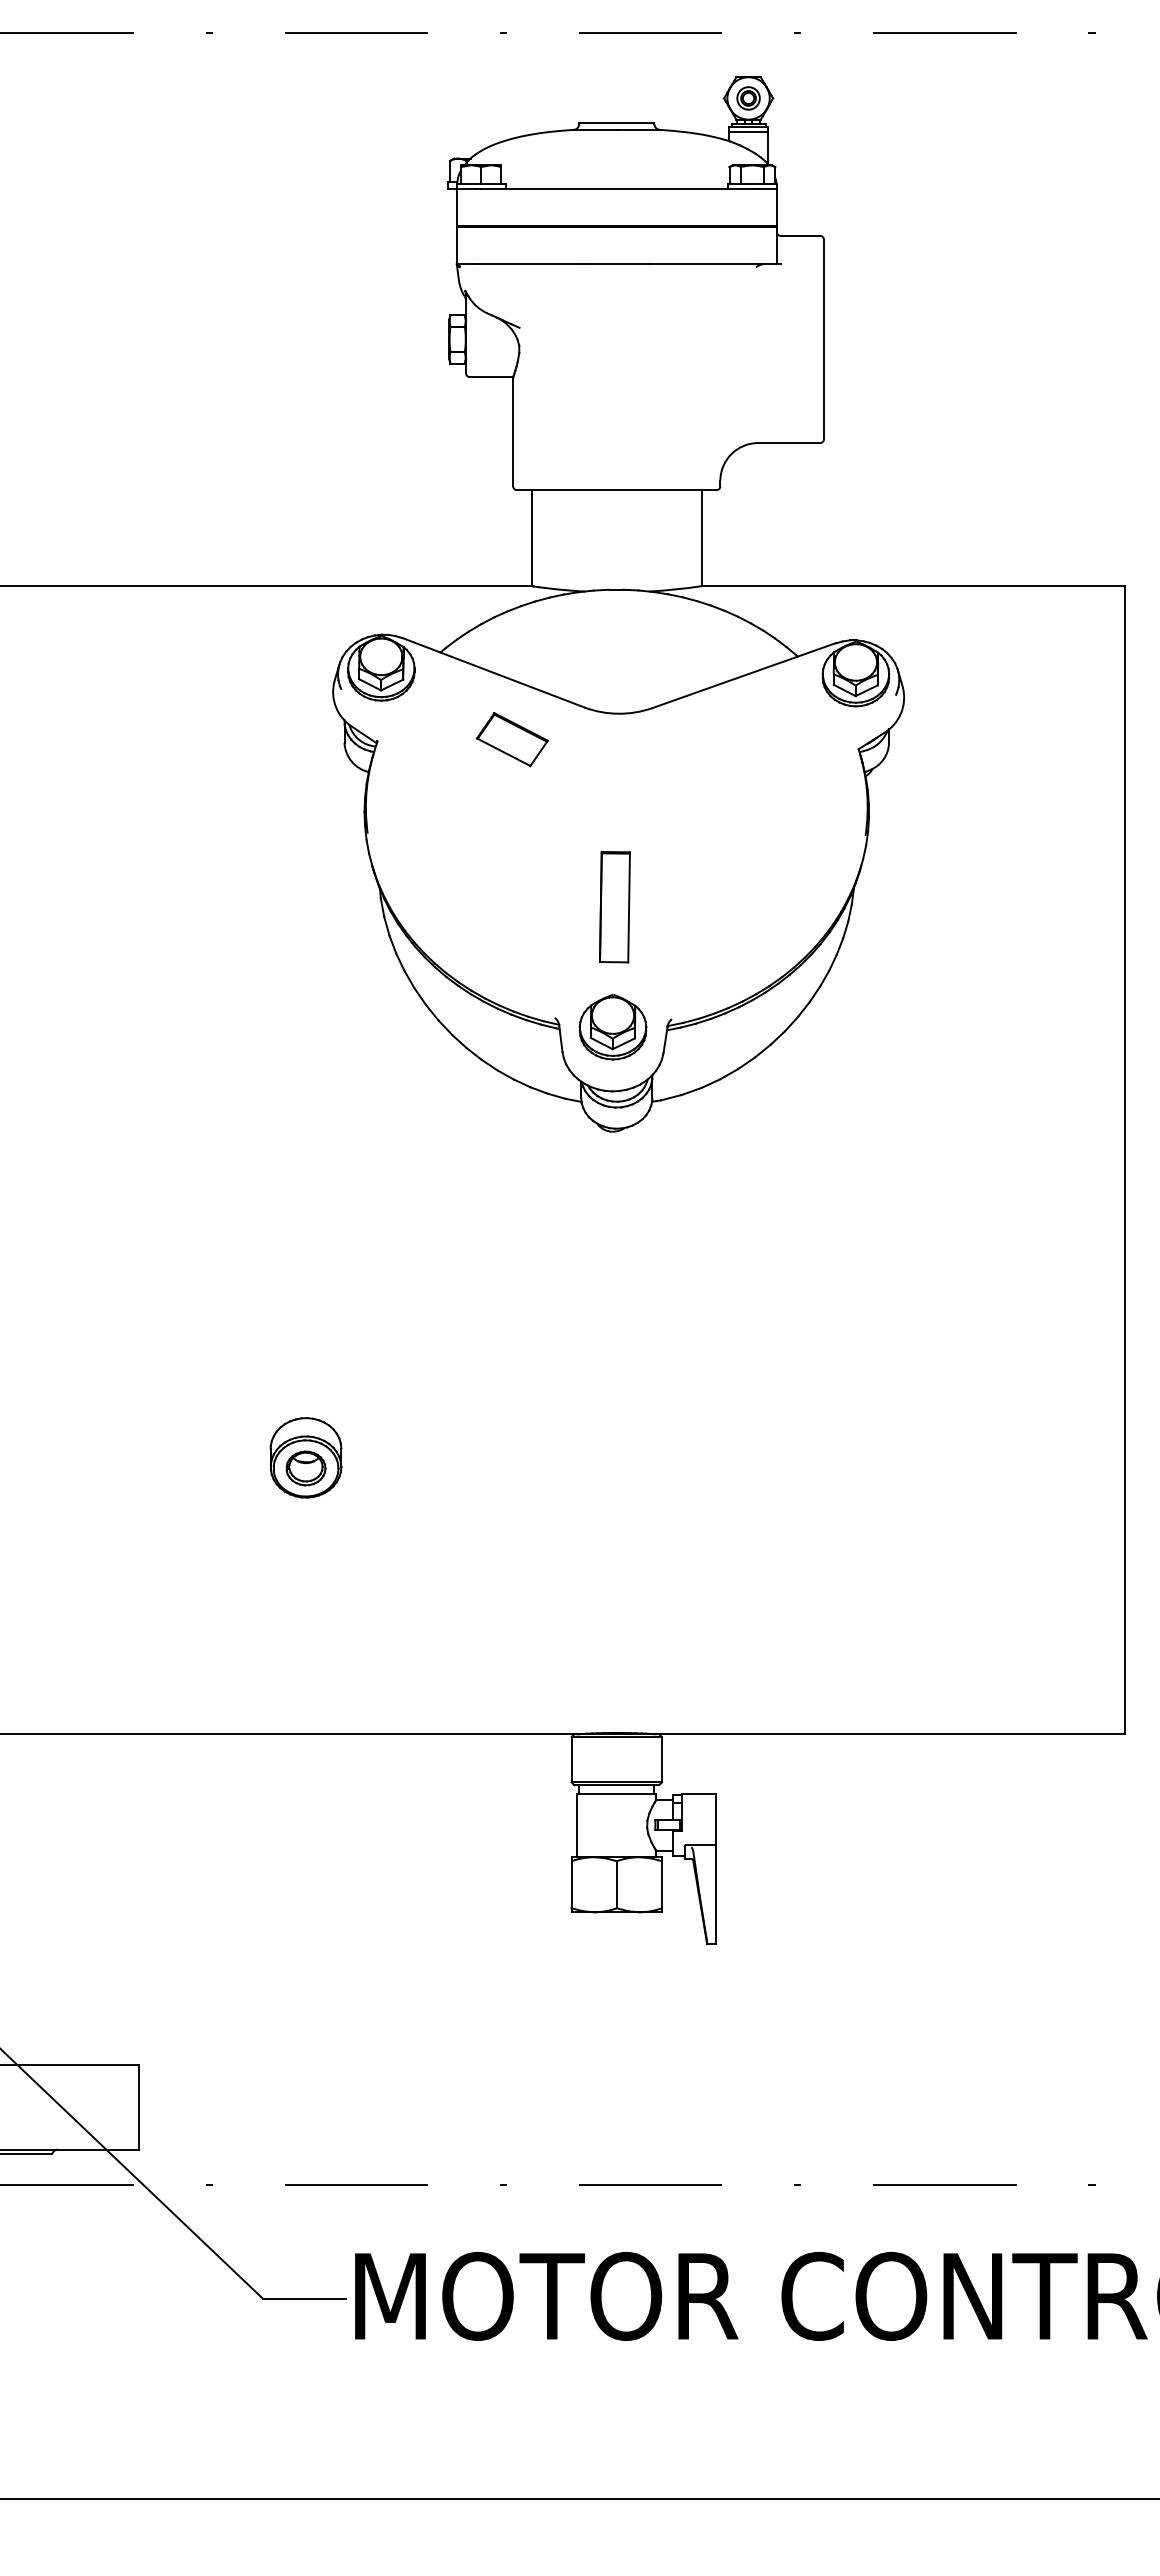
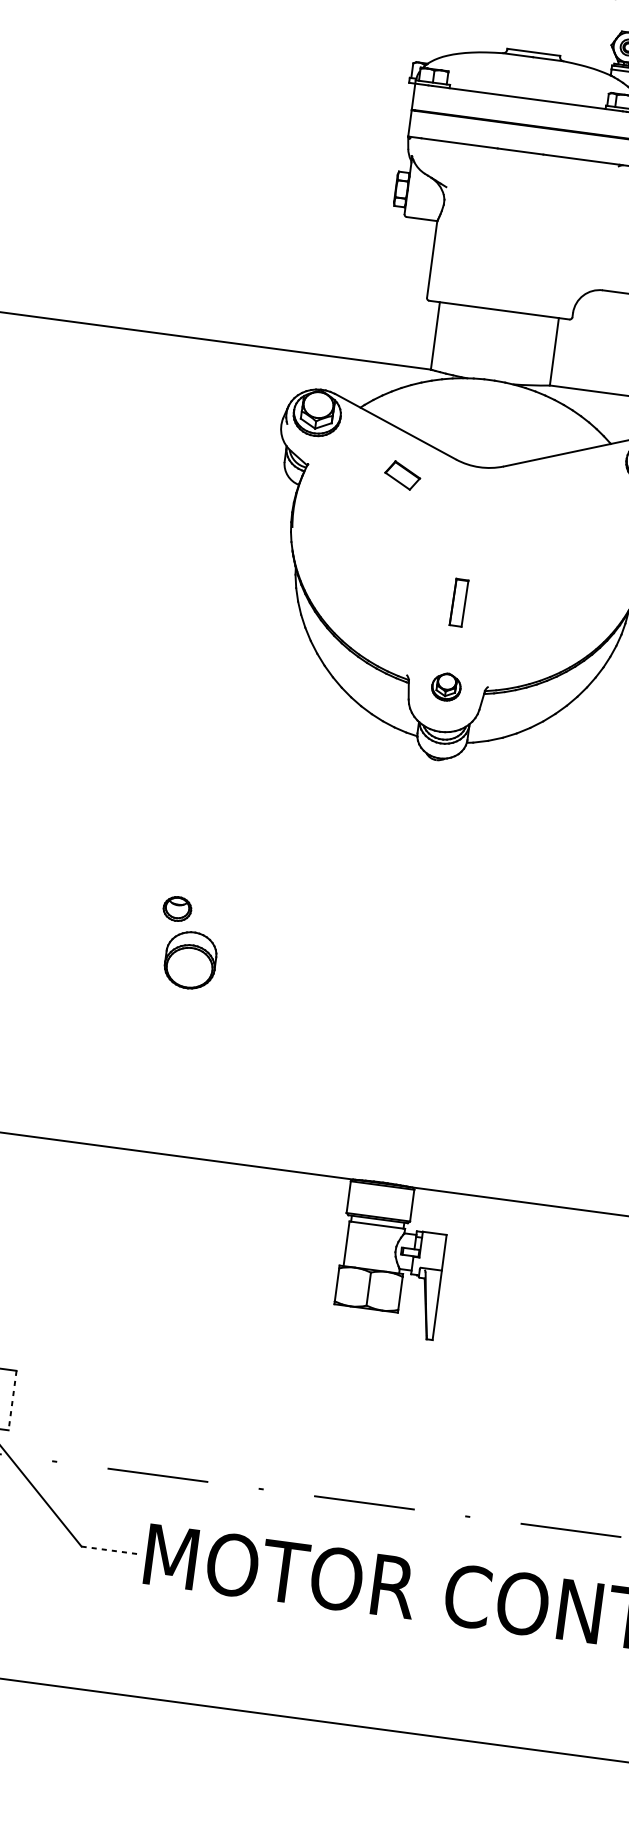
part: (511, 739) -> (402, 475), size x0.7
part: (614, 907) -> (458, 602), size x0.6
part: (612, 1027) -> (446, 686), size x0.6
part: (305, 1468) -> (177, 908), moved
line: (139, 2107) -> (12, 1400), solid -> dashed
line: (304, 2298) -> (110, 1550), solid -> dashed

